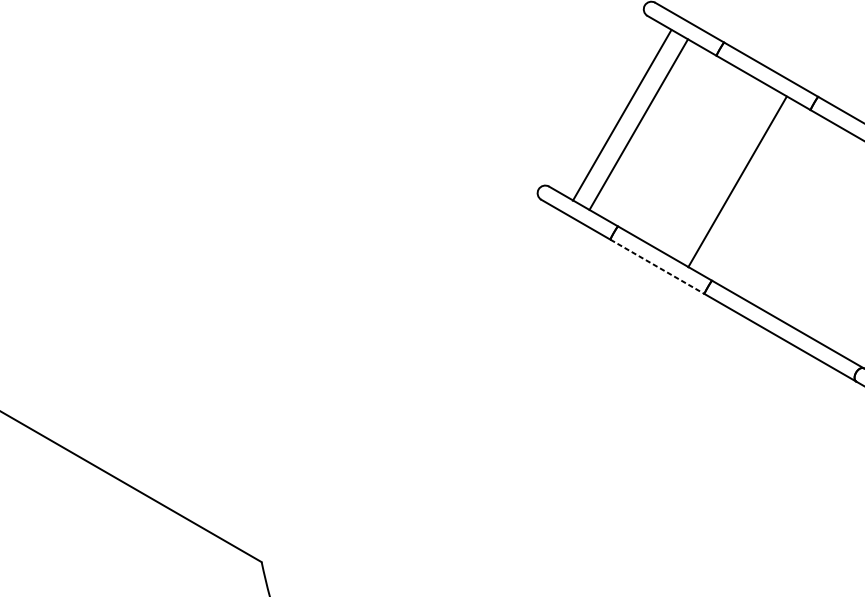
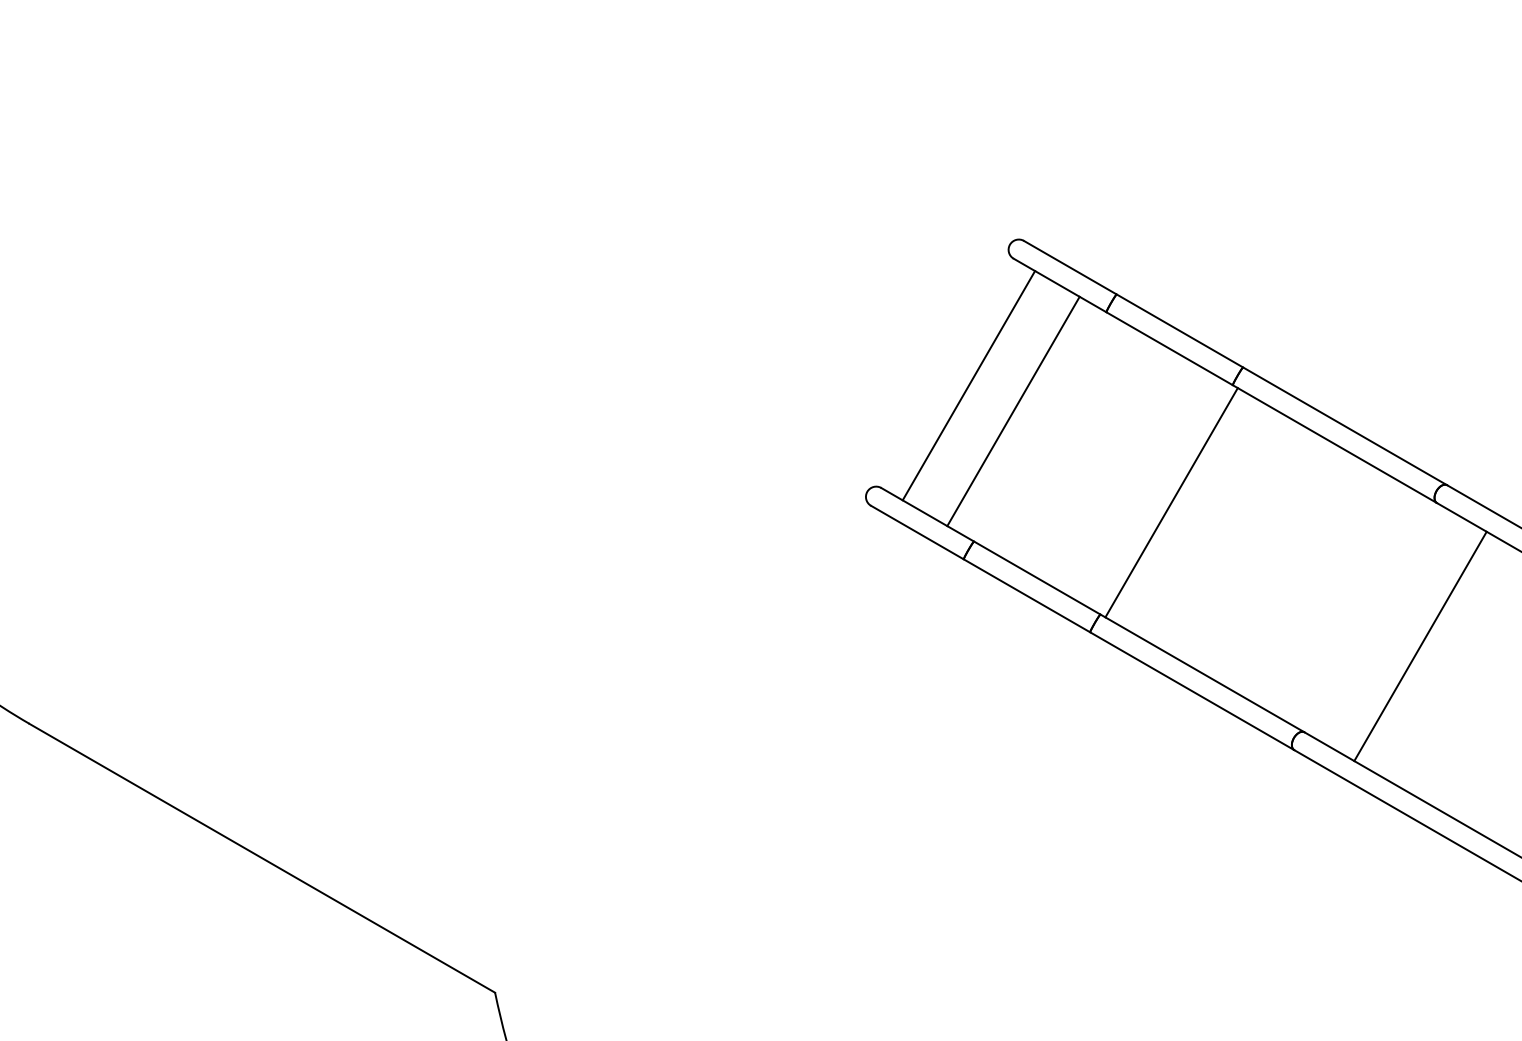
line: (622, 115) -> (1013, 411), moved
line: (638, 124) -> (968, 385), moved
line: (737, 181) -> (1171, 502), moved
line: (657, 266) -> (1027, 595), dashed -> solid

